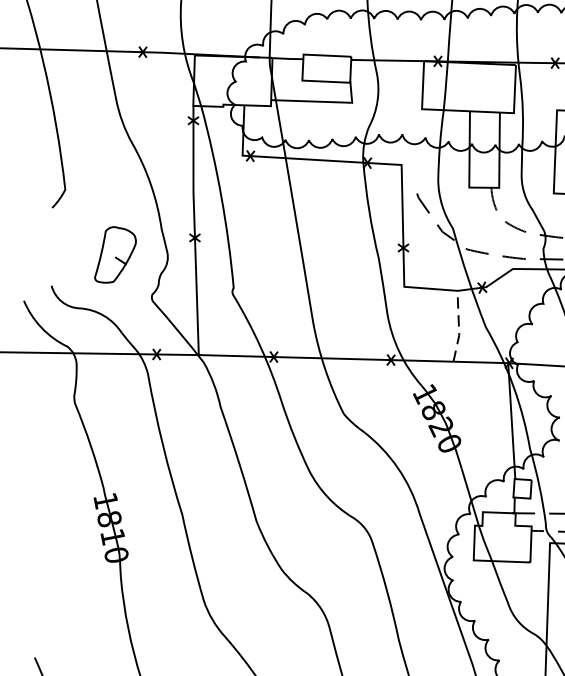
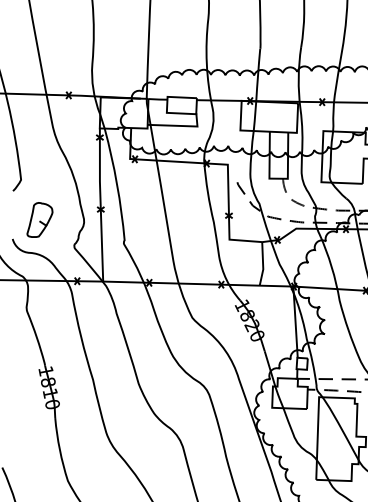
part: (114, 254) -> (39, 219), moved
line: (459, 327) -> (263, 264), dashed -> solid

